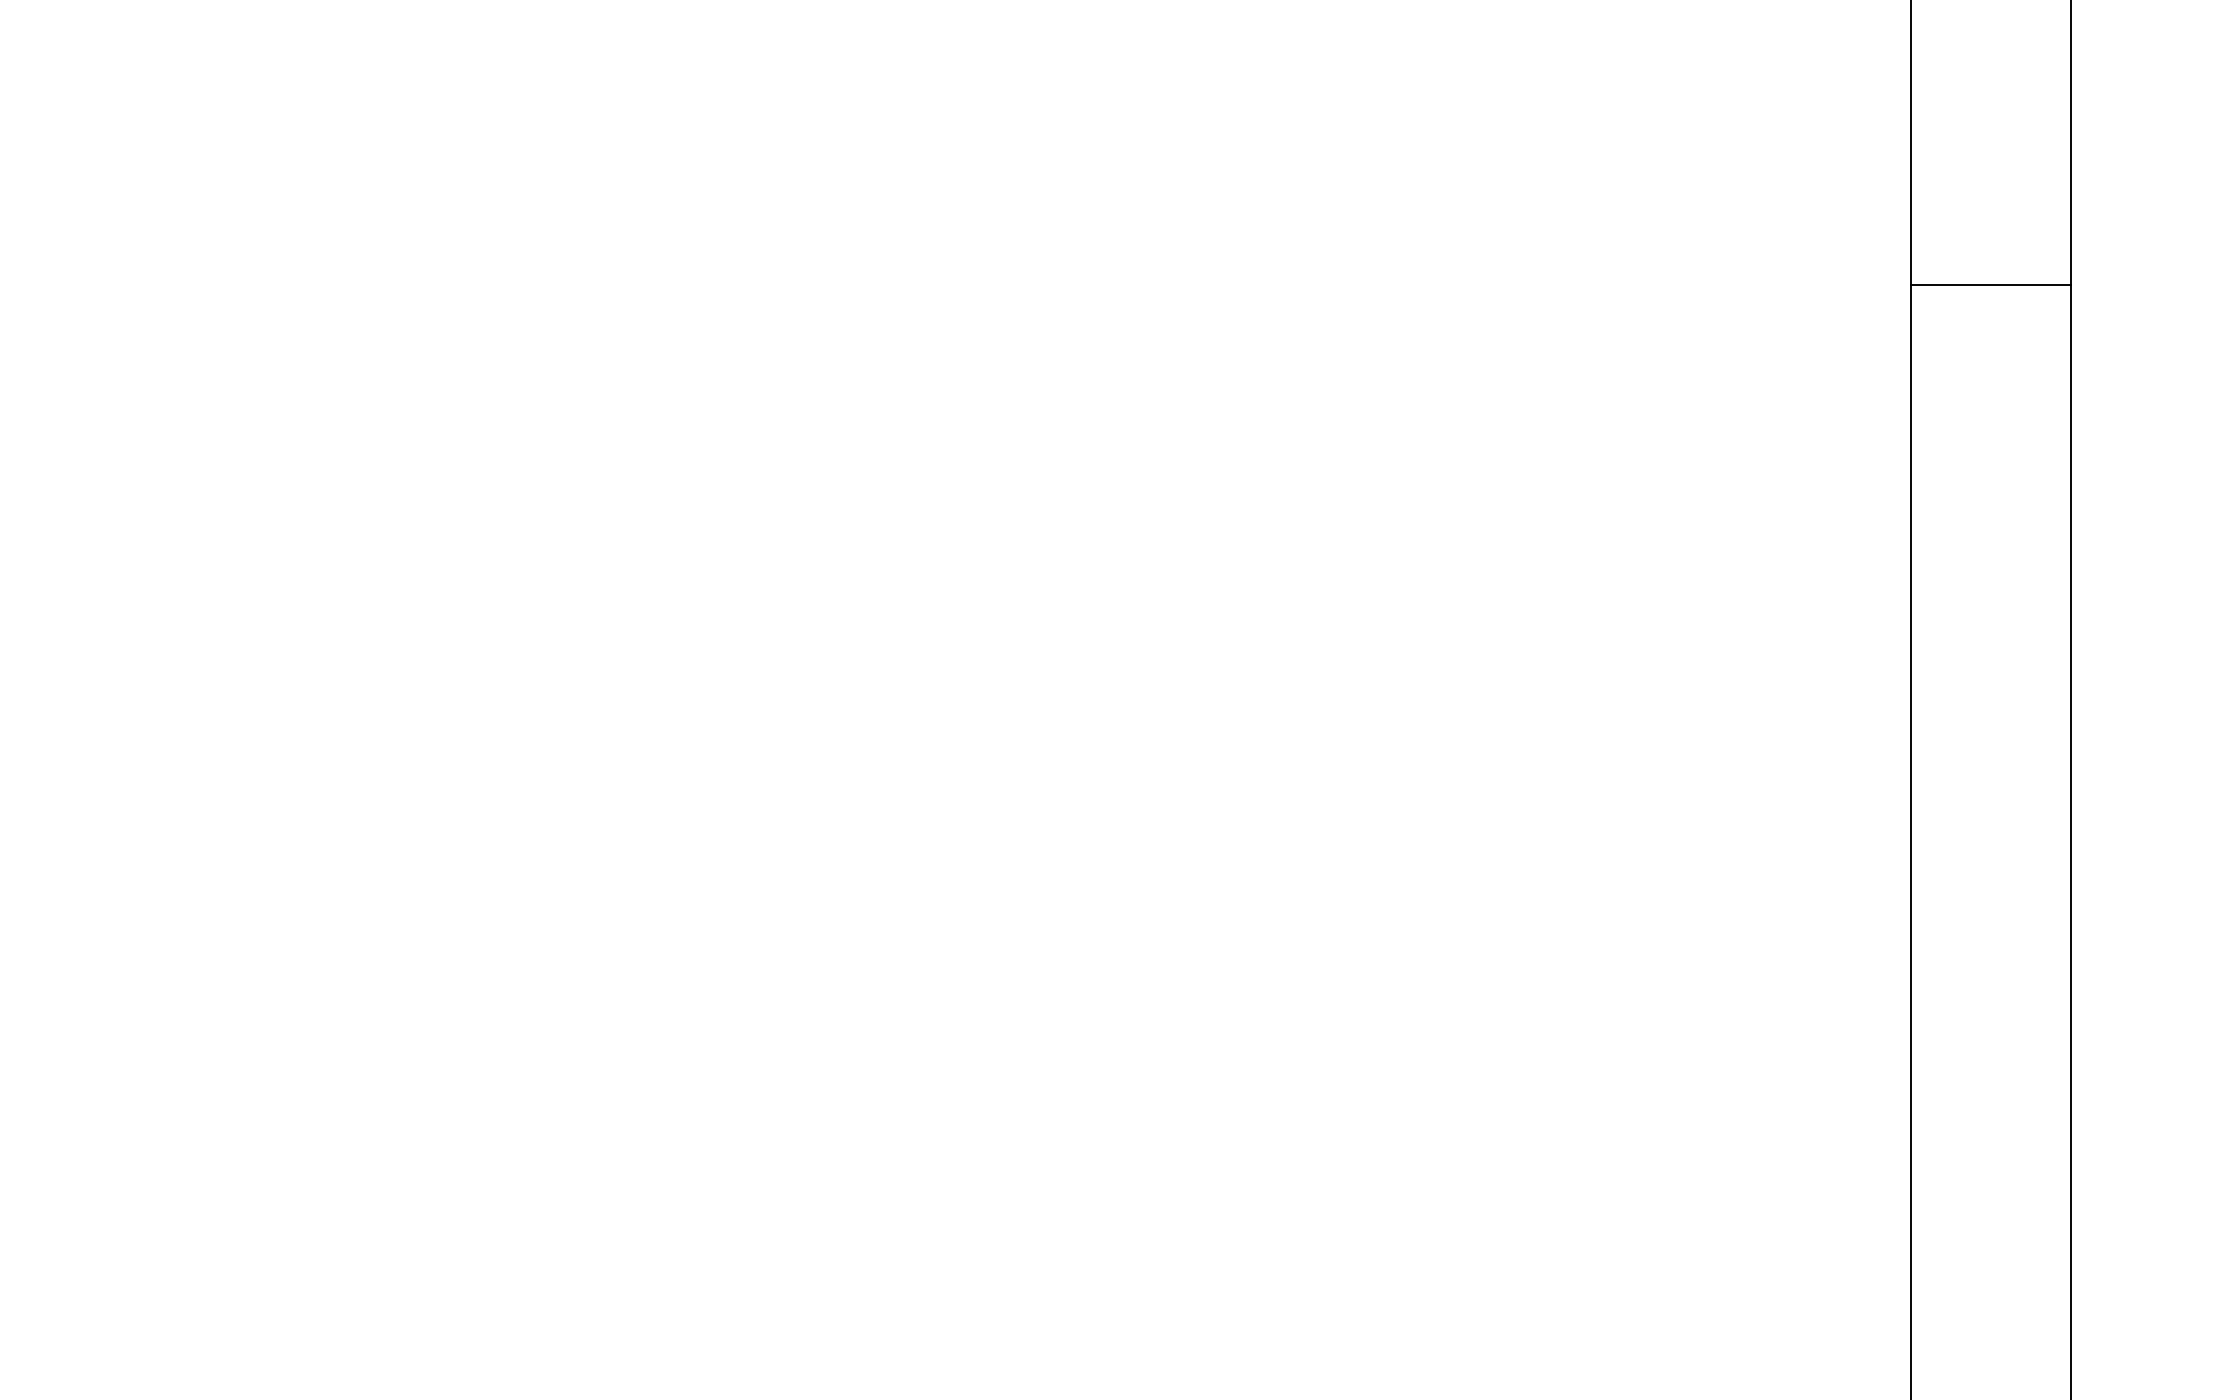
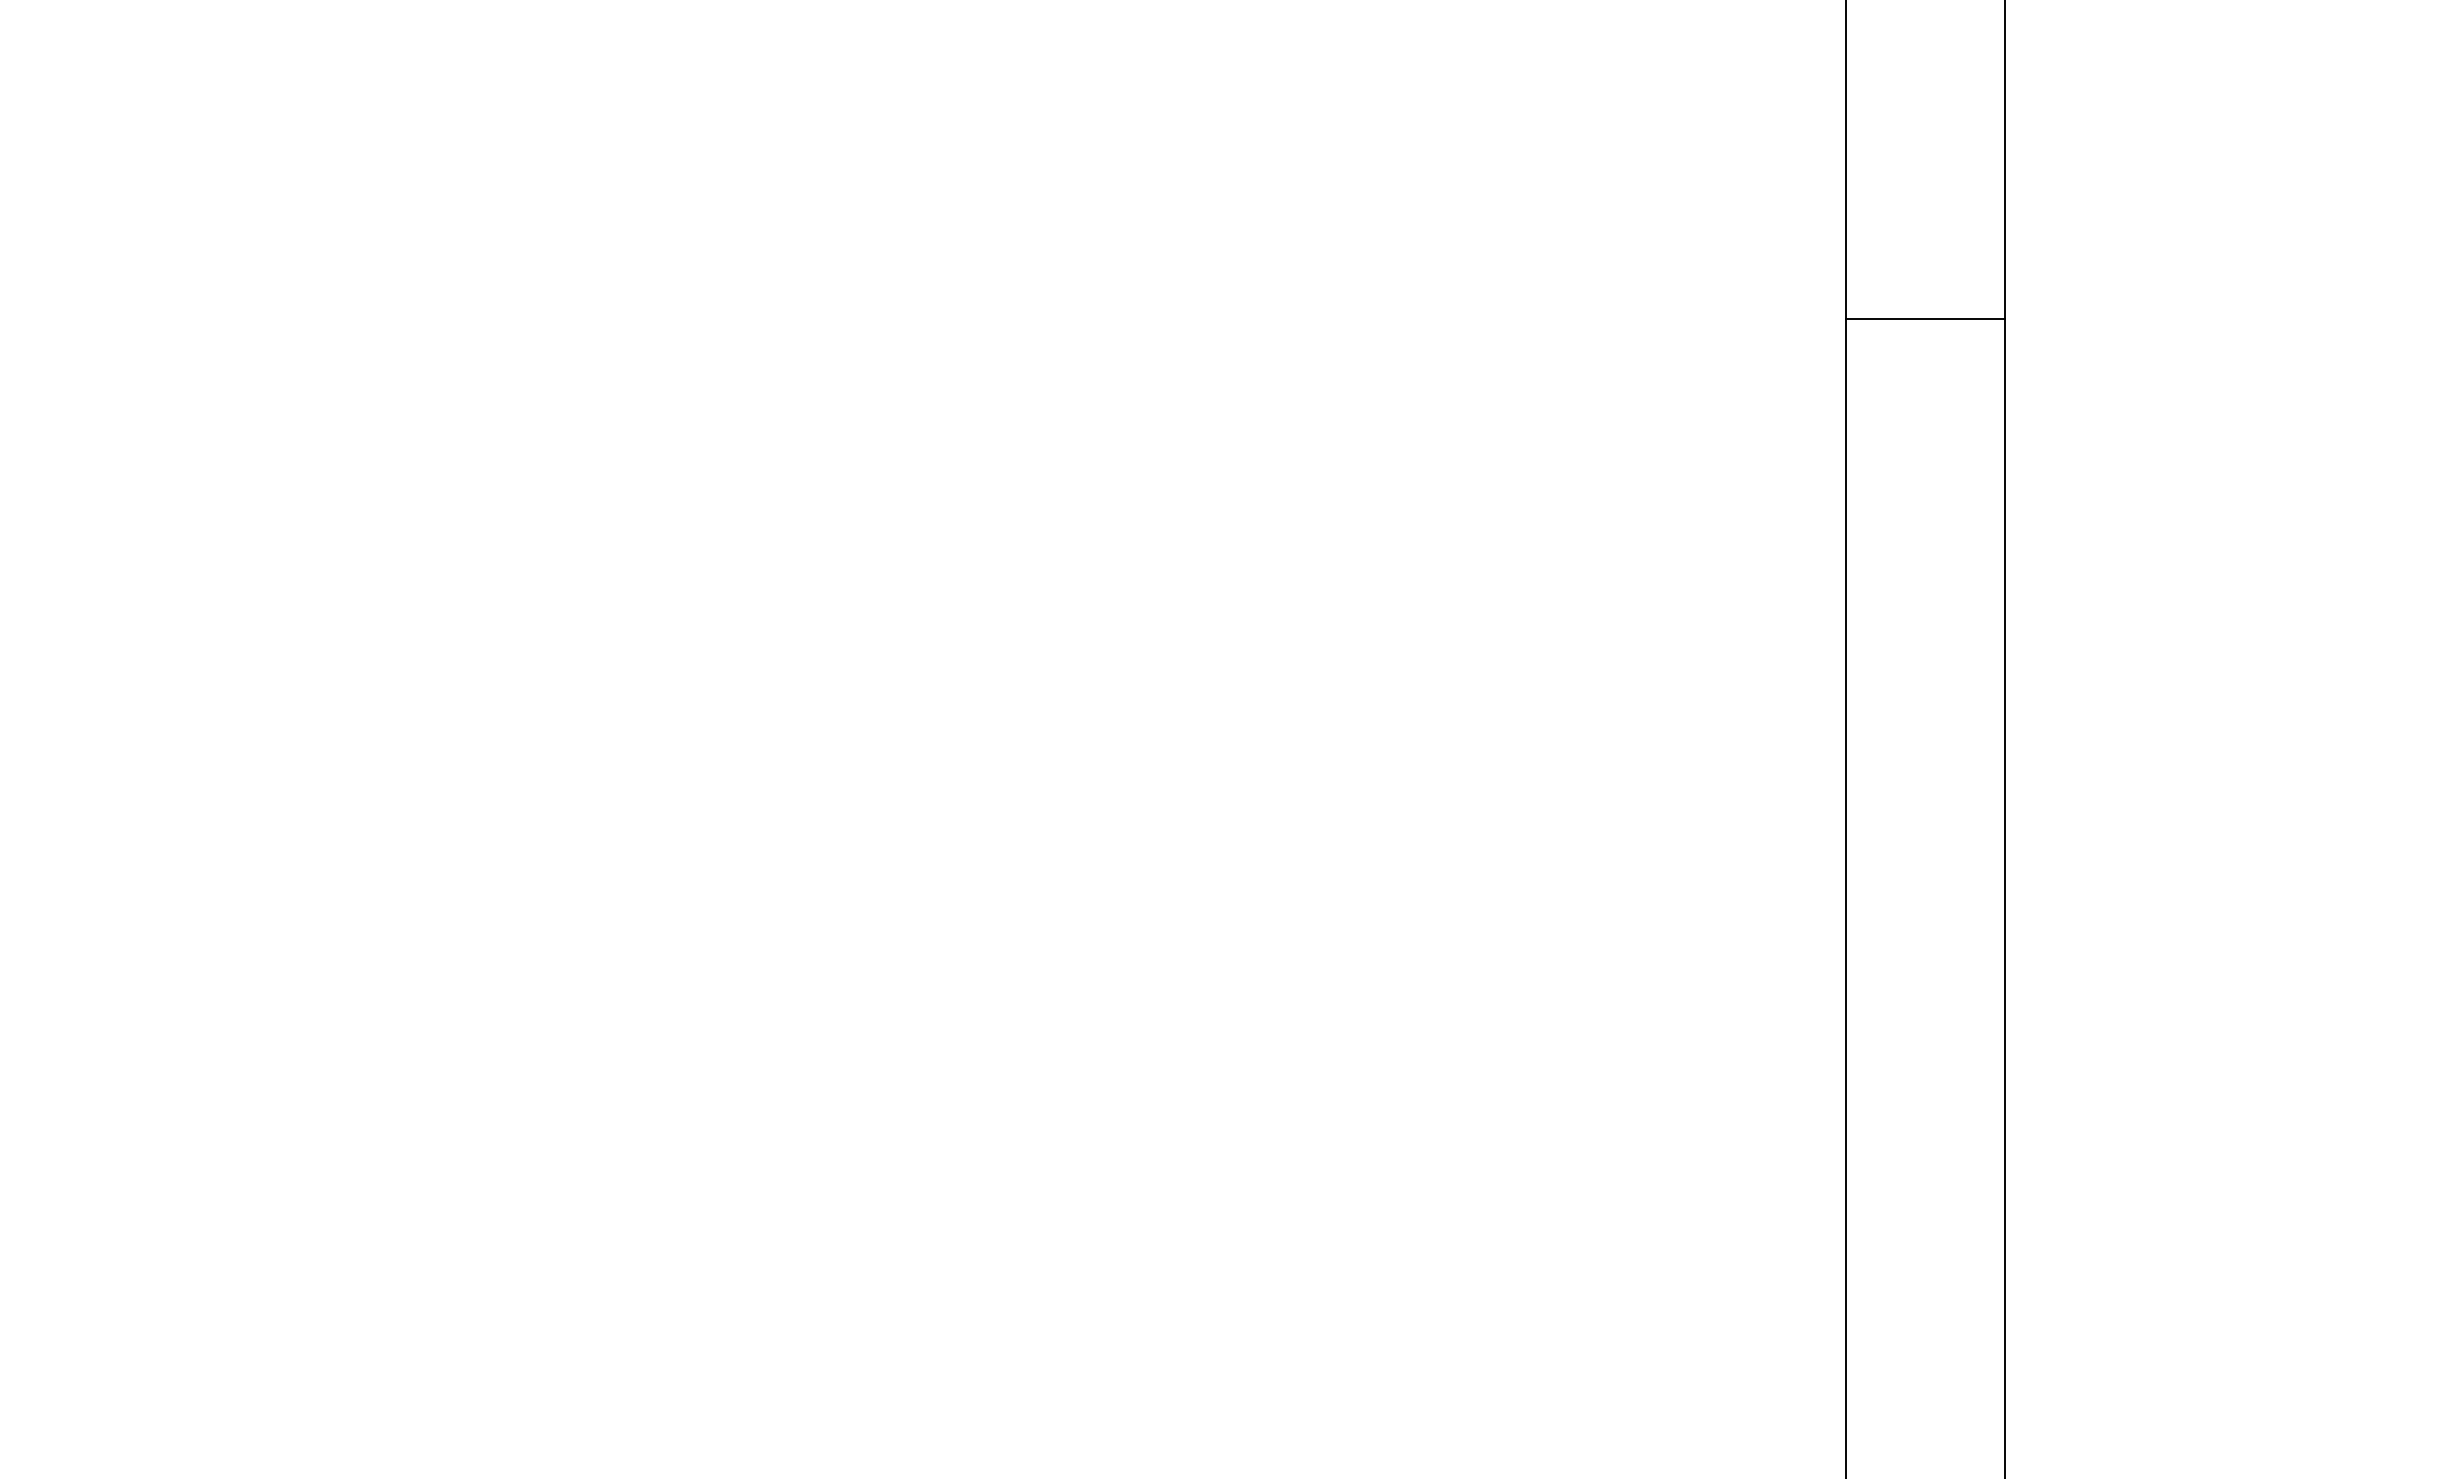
line: (1990, 284) -> (1924, 318), moved

